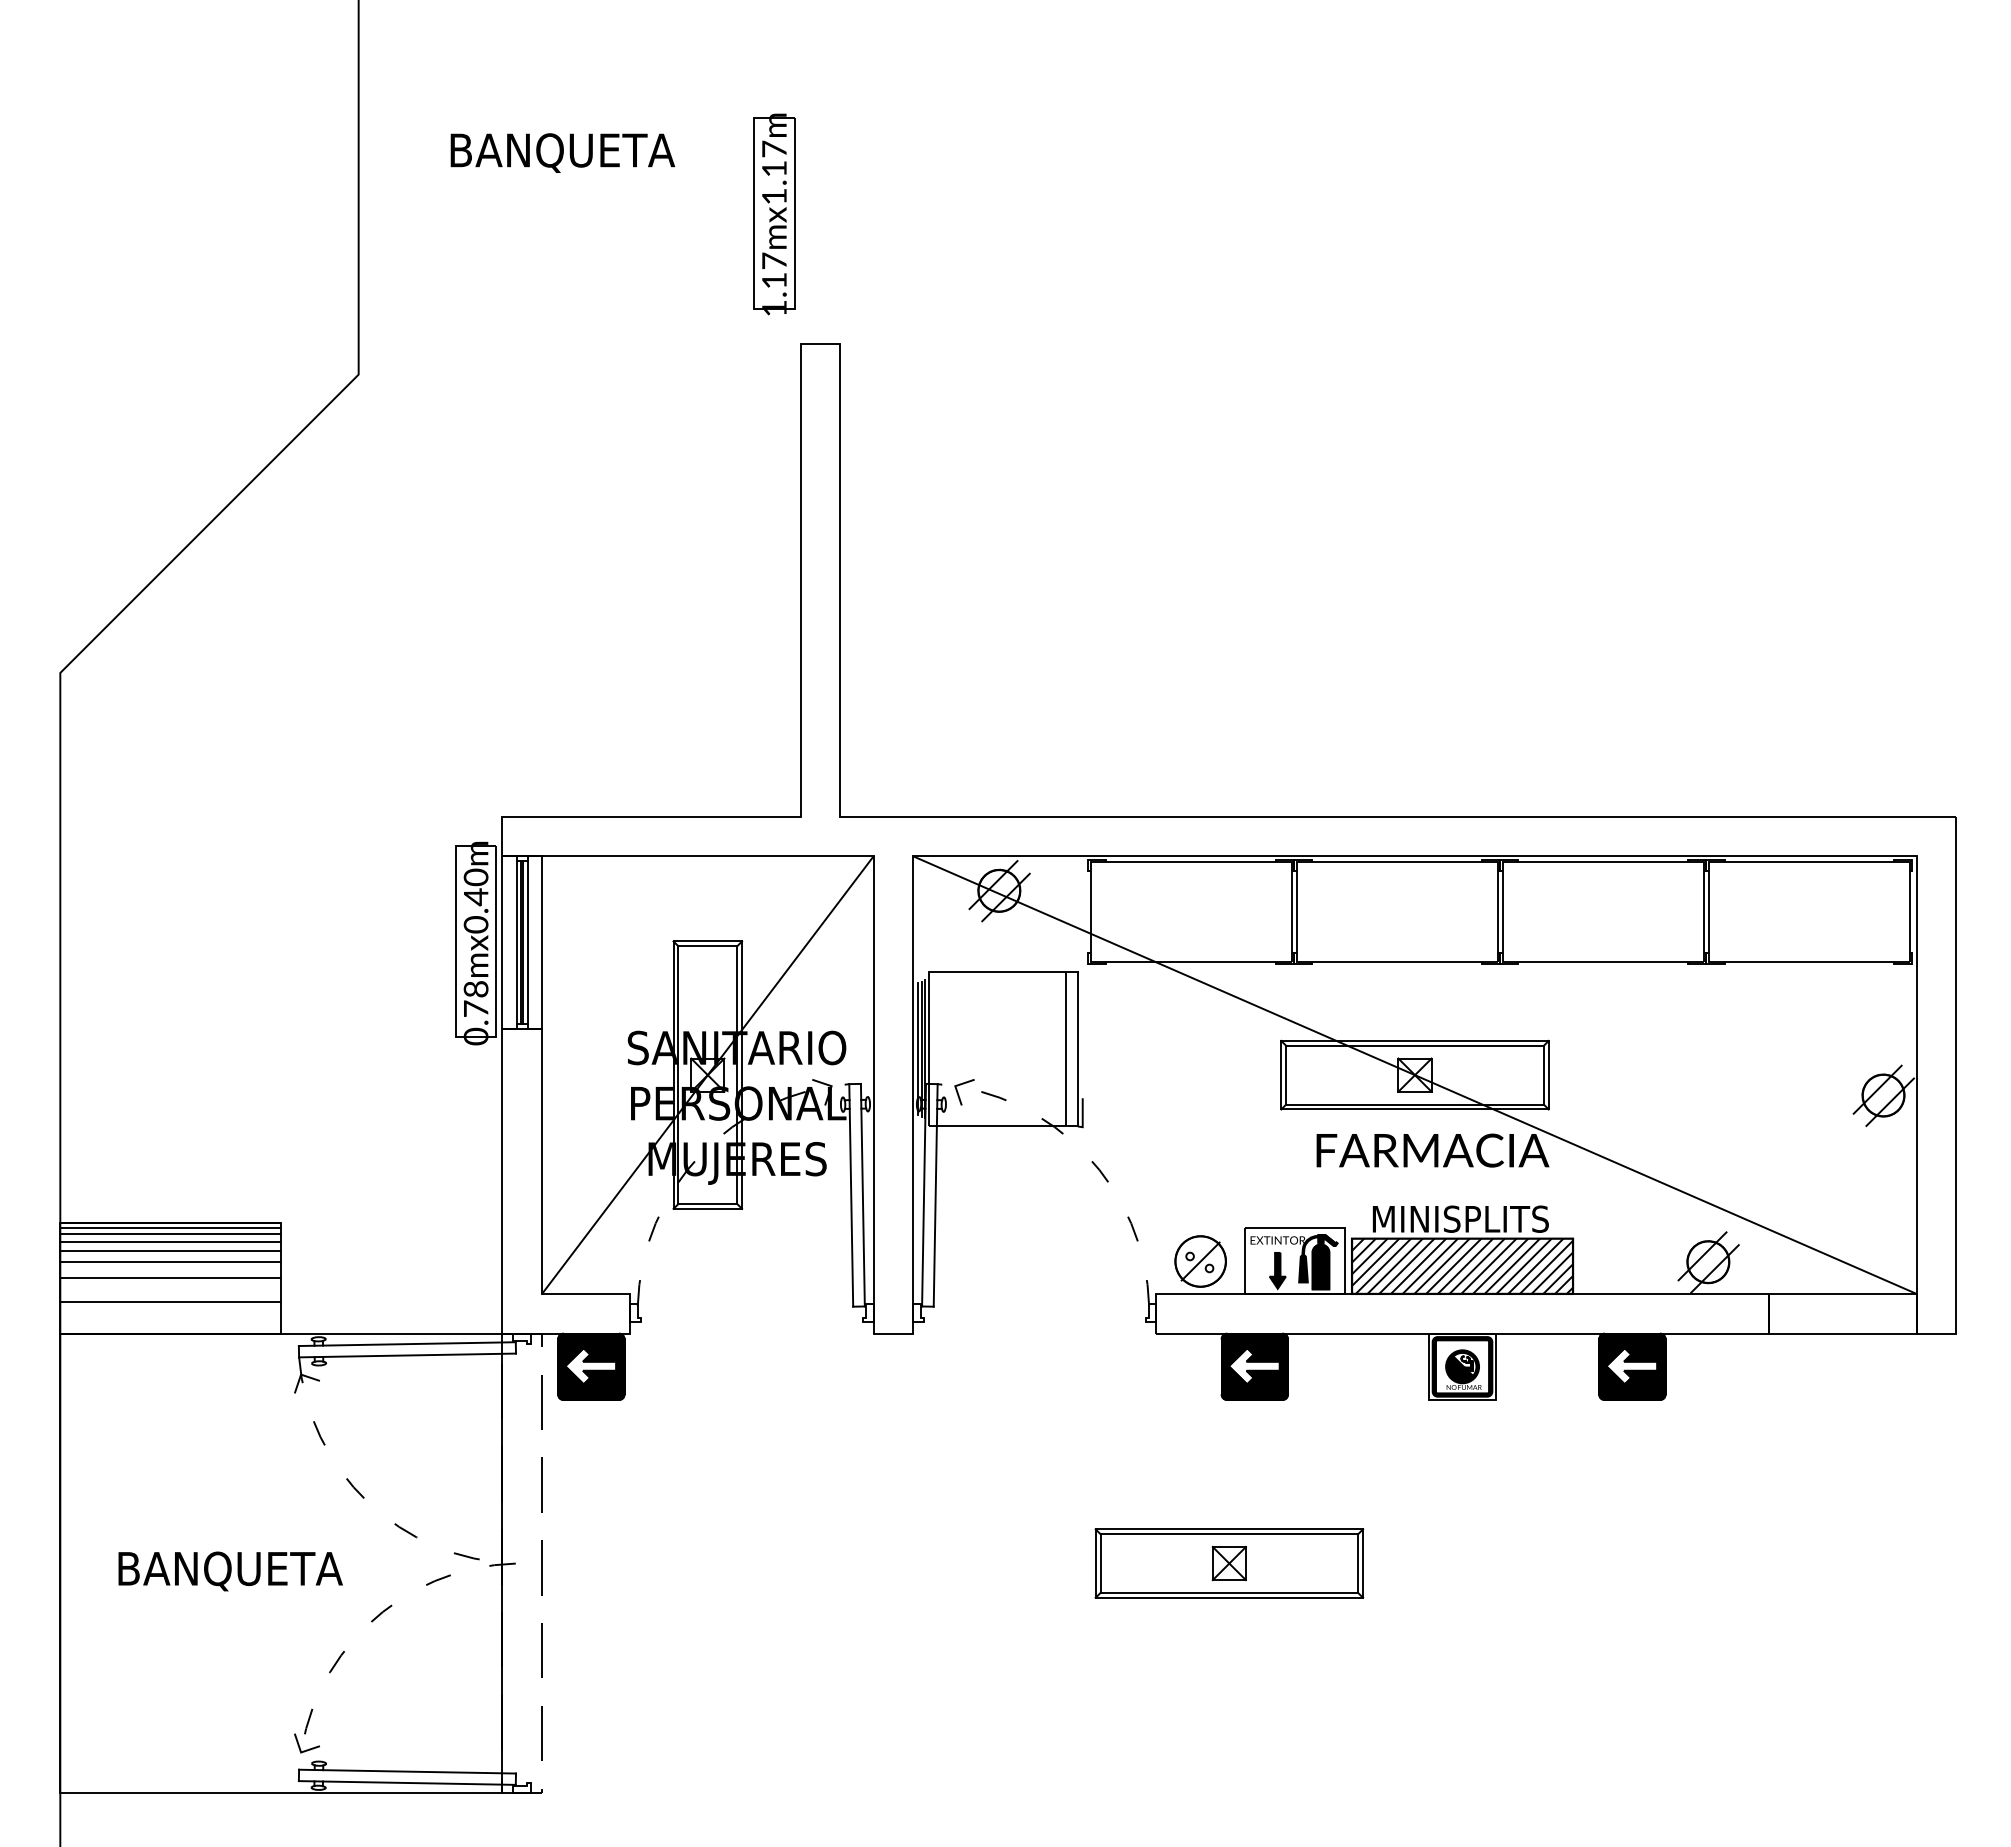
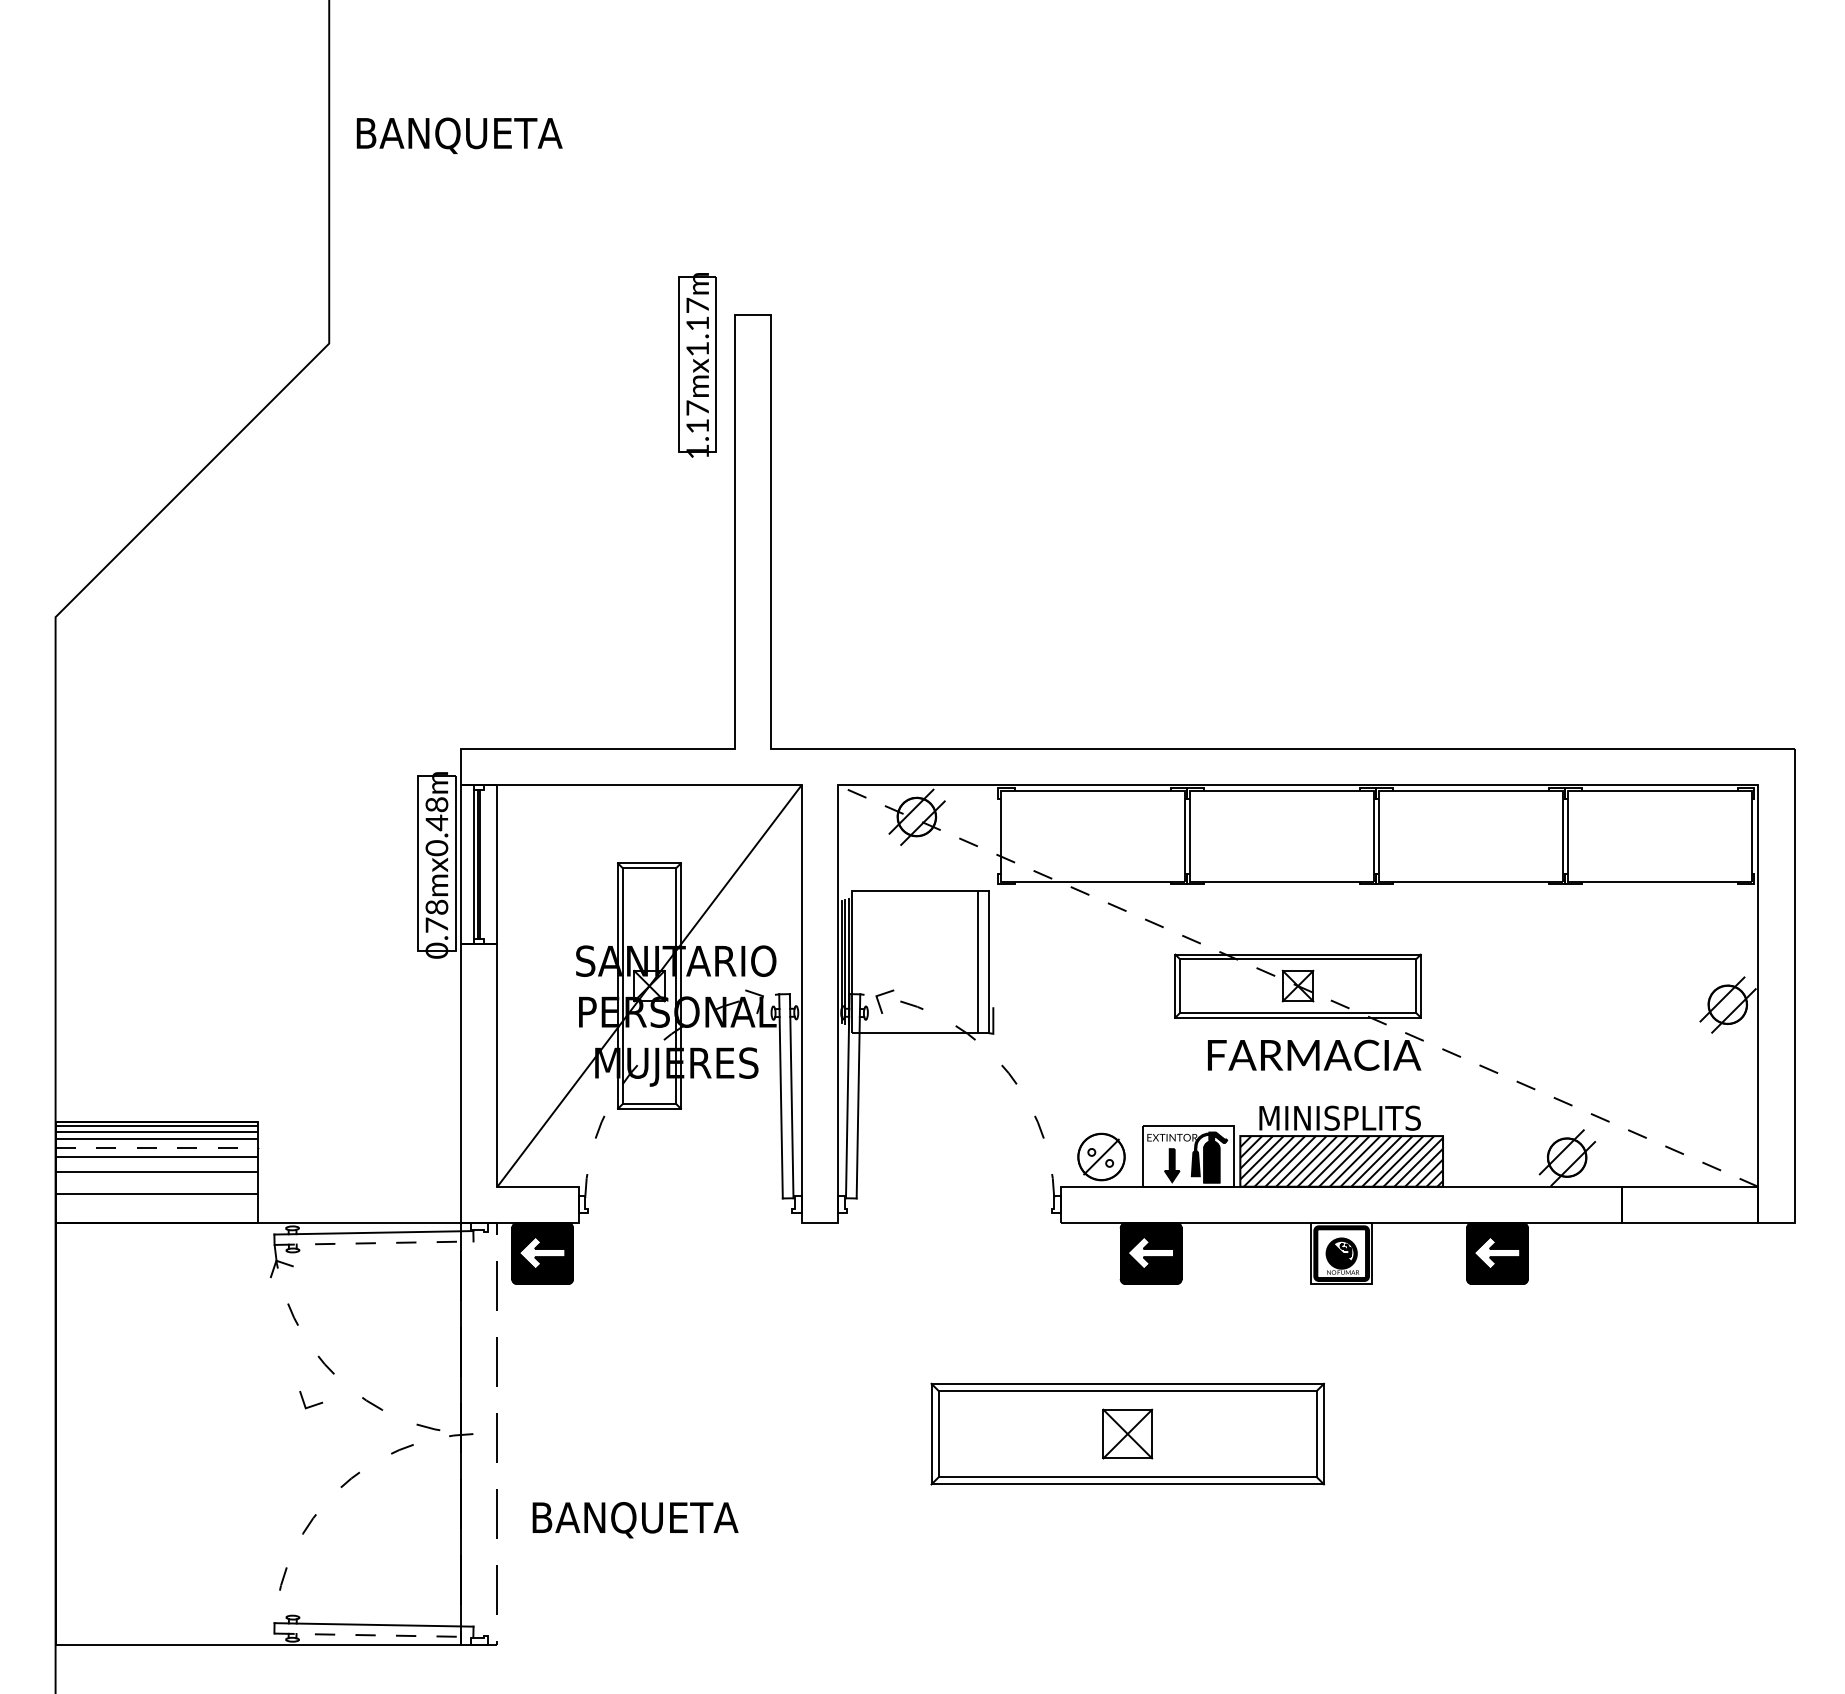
text: (562, 152) -> (459, 135), moved
part: (774, 214) -> (697, 365), moved
text: (476, 877) -> (437, 804), 0.78mx0.40m -> 0.78mx0.48m
line: (527, 942) -> (484, 864), removed
line: (1414, 1074) -> (1297, 985), solid -> dashed
line: (171, 1251) -> (157, 1147), solid -> dashed
line: (408, 1355) -> (374, 1243), solid -> dashed
part: (1229, 1563) -> (1127, 1434), size x1.6
text: (230, 1571) -> (635, 1520), moved
line: (309, 1748) -> (313, 1404), moved
line: (407, 1782) -> (374, 1634), solid -> dashed

